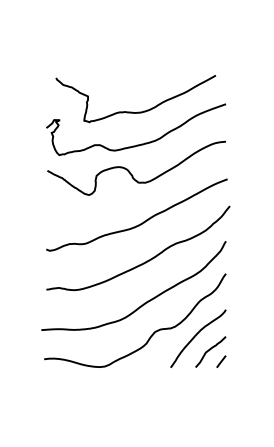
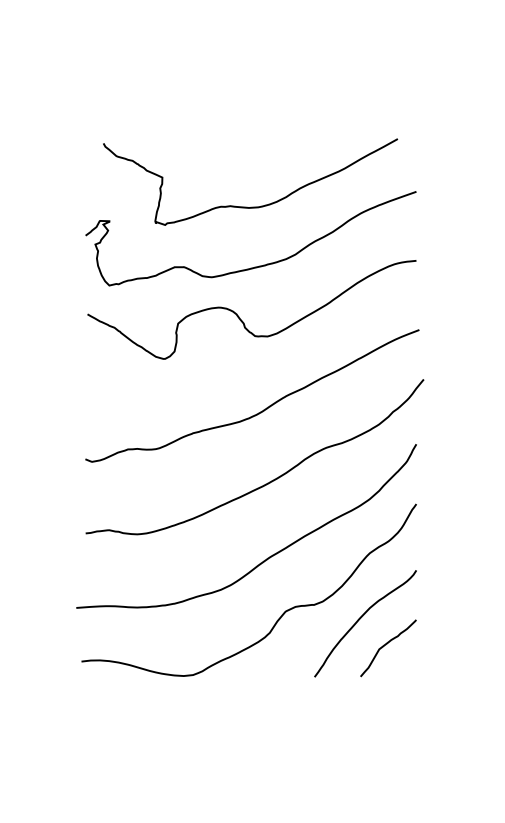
line: (221, 361) -> (408, 665), removed

